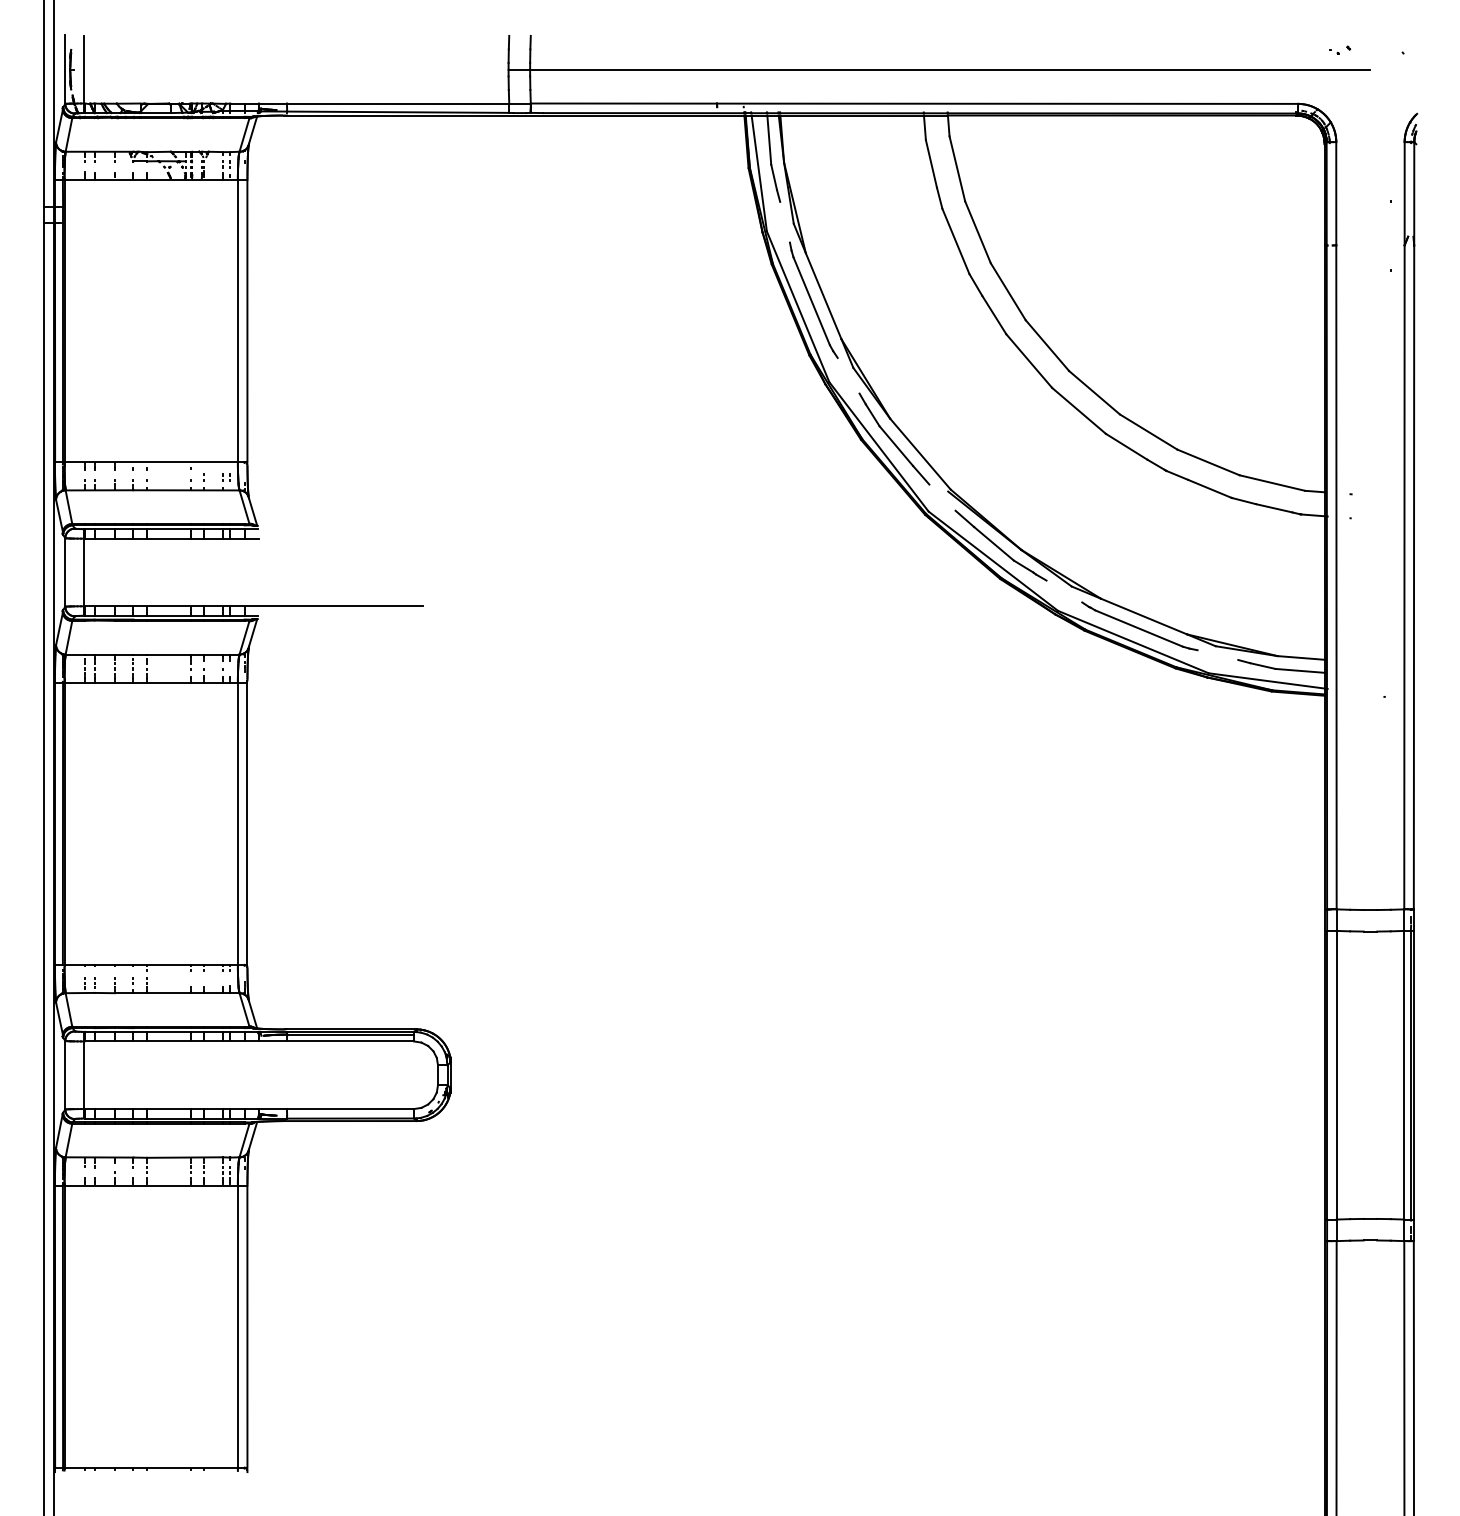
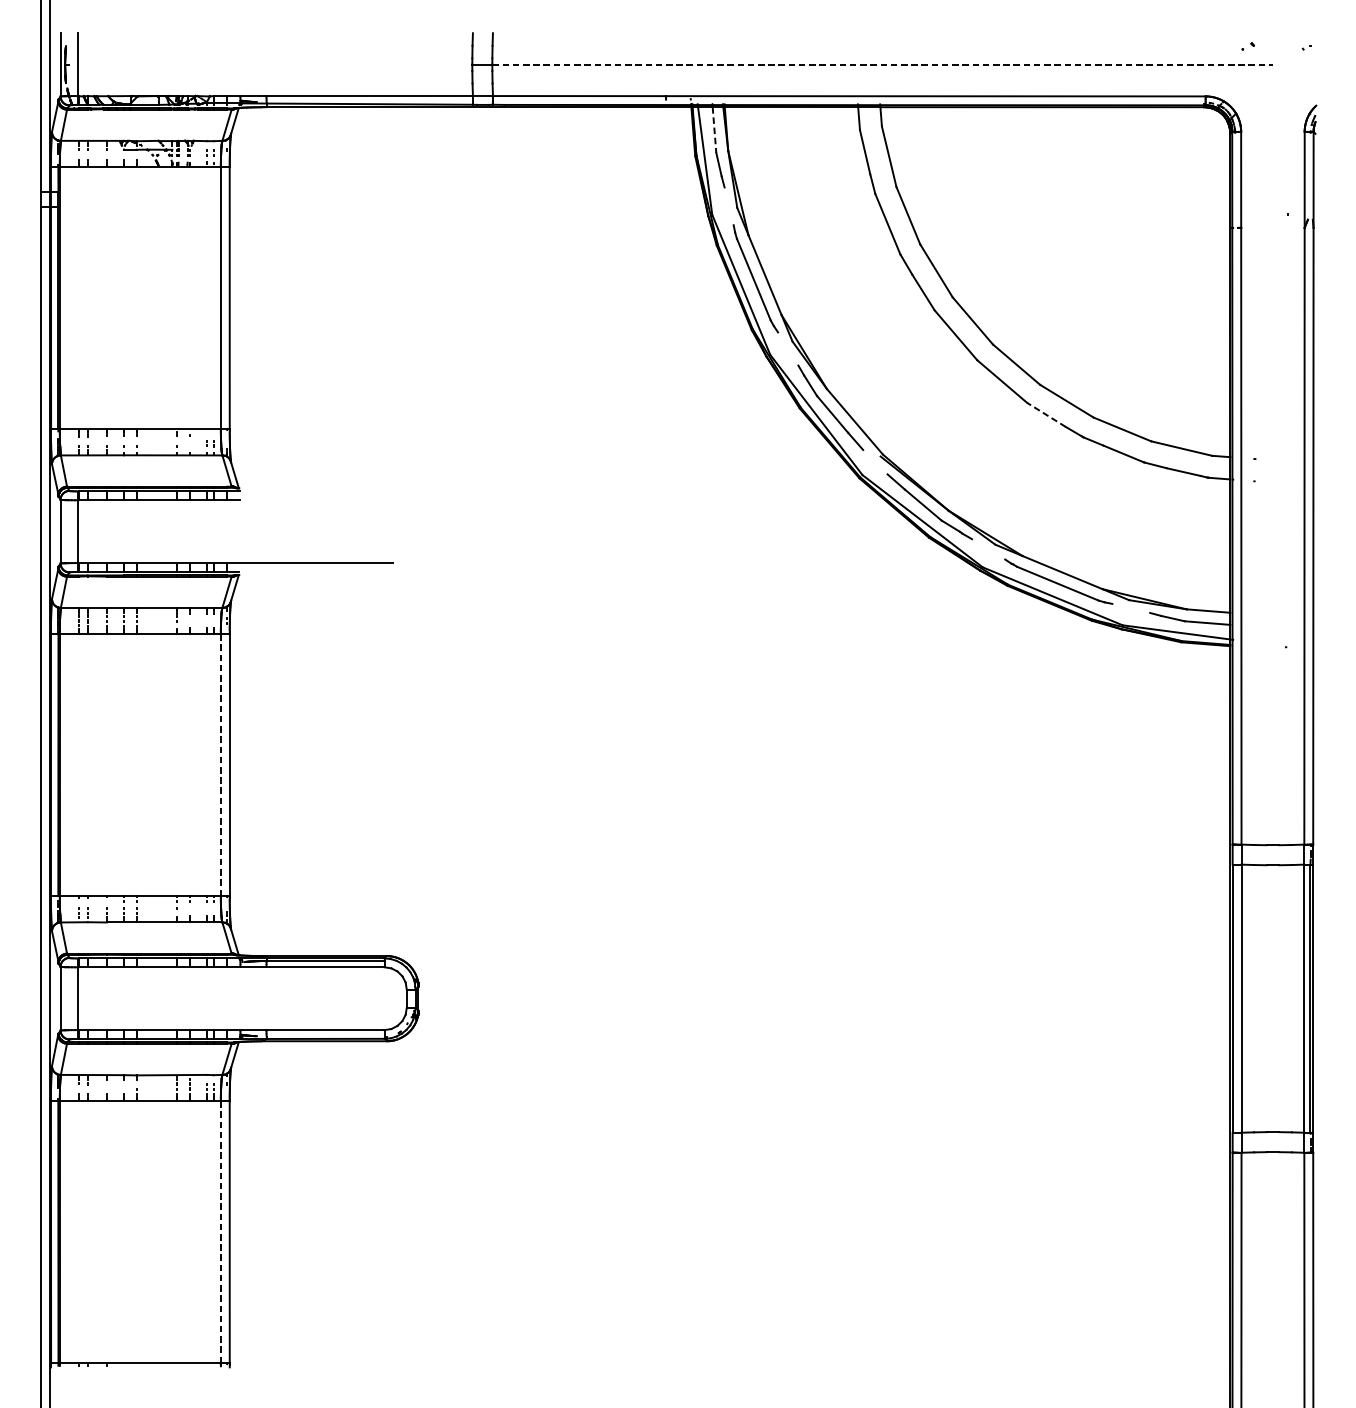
line: (950, 69) -> (882, 64), solid -> dashed
line: (769, 140) -> (714, 130), solid -> dashed
line: (1126, 446) -> (1046, 414), solid -> dashed
line: (237, 824) -> (220, 765), solid -> dashed
line: (237, 1327) -> (220, 1233), solid -> dashed

